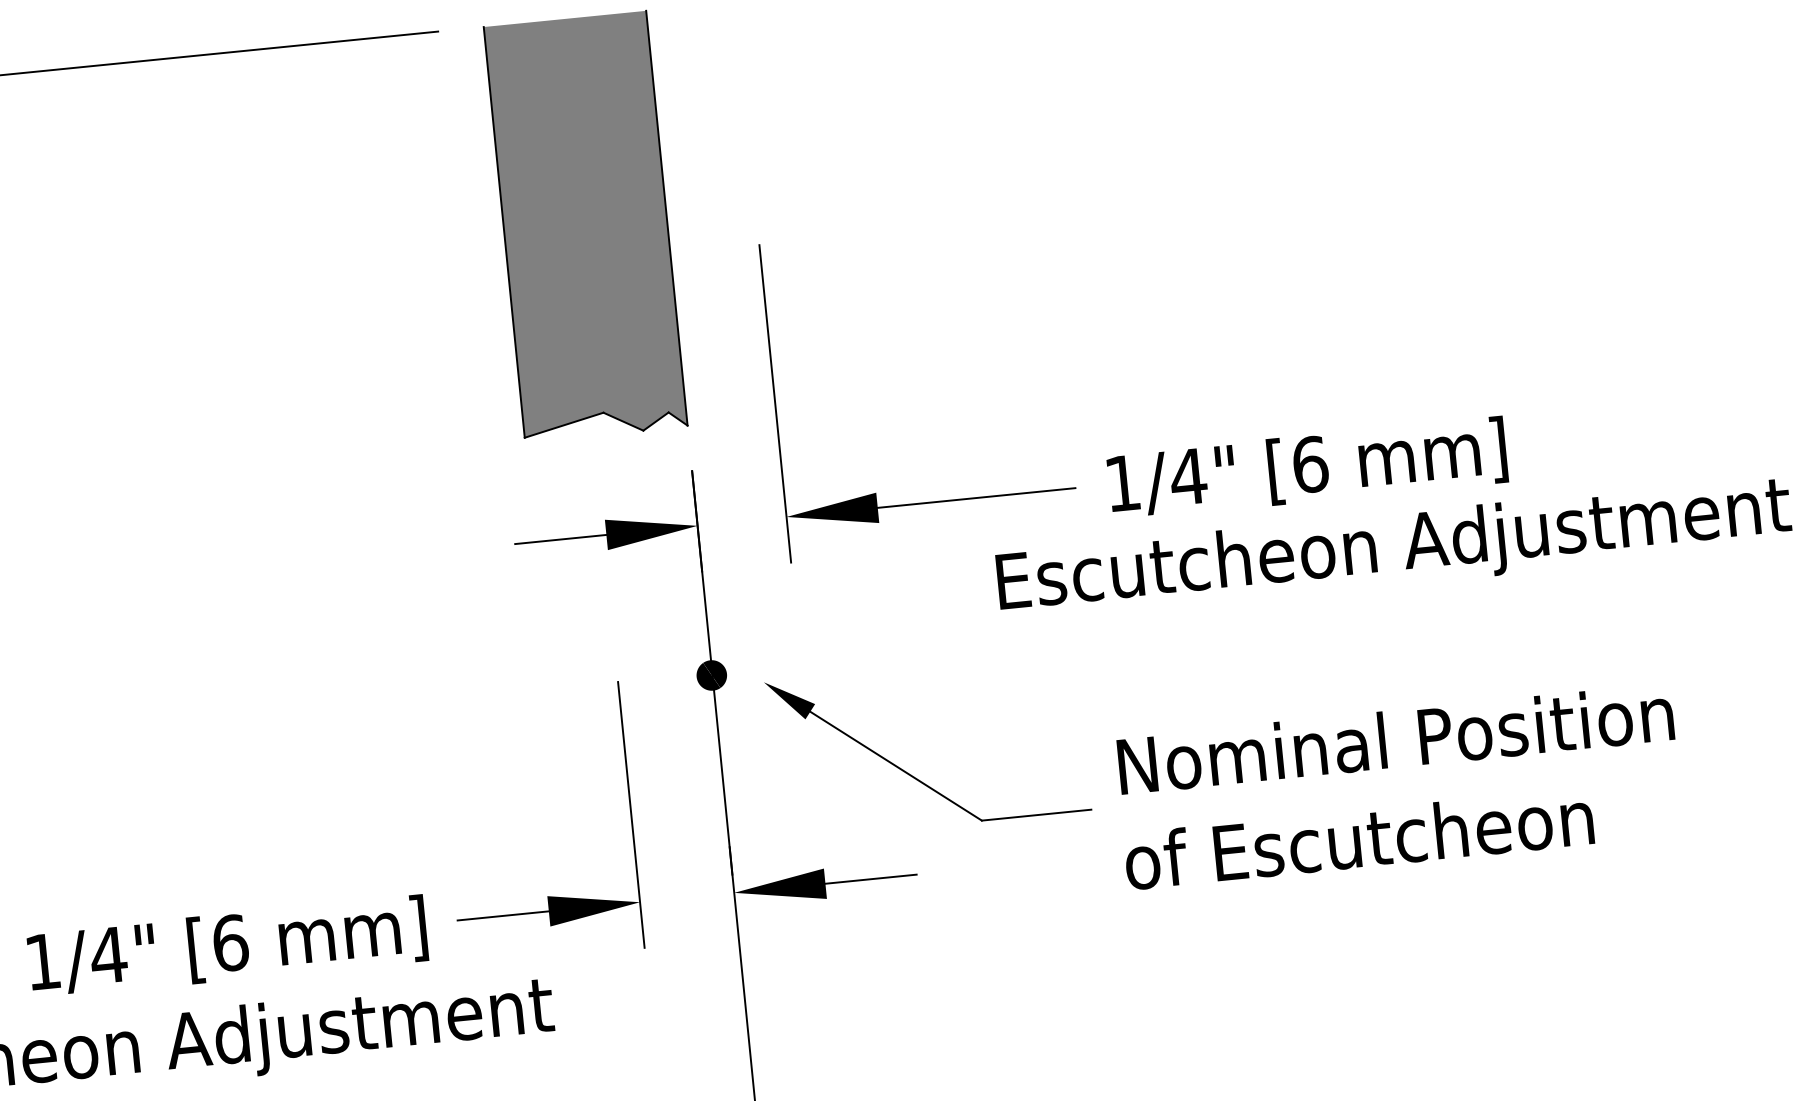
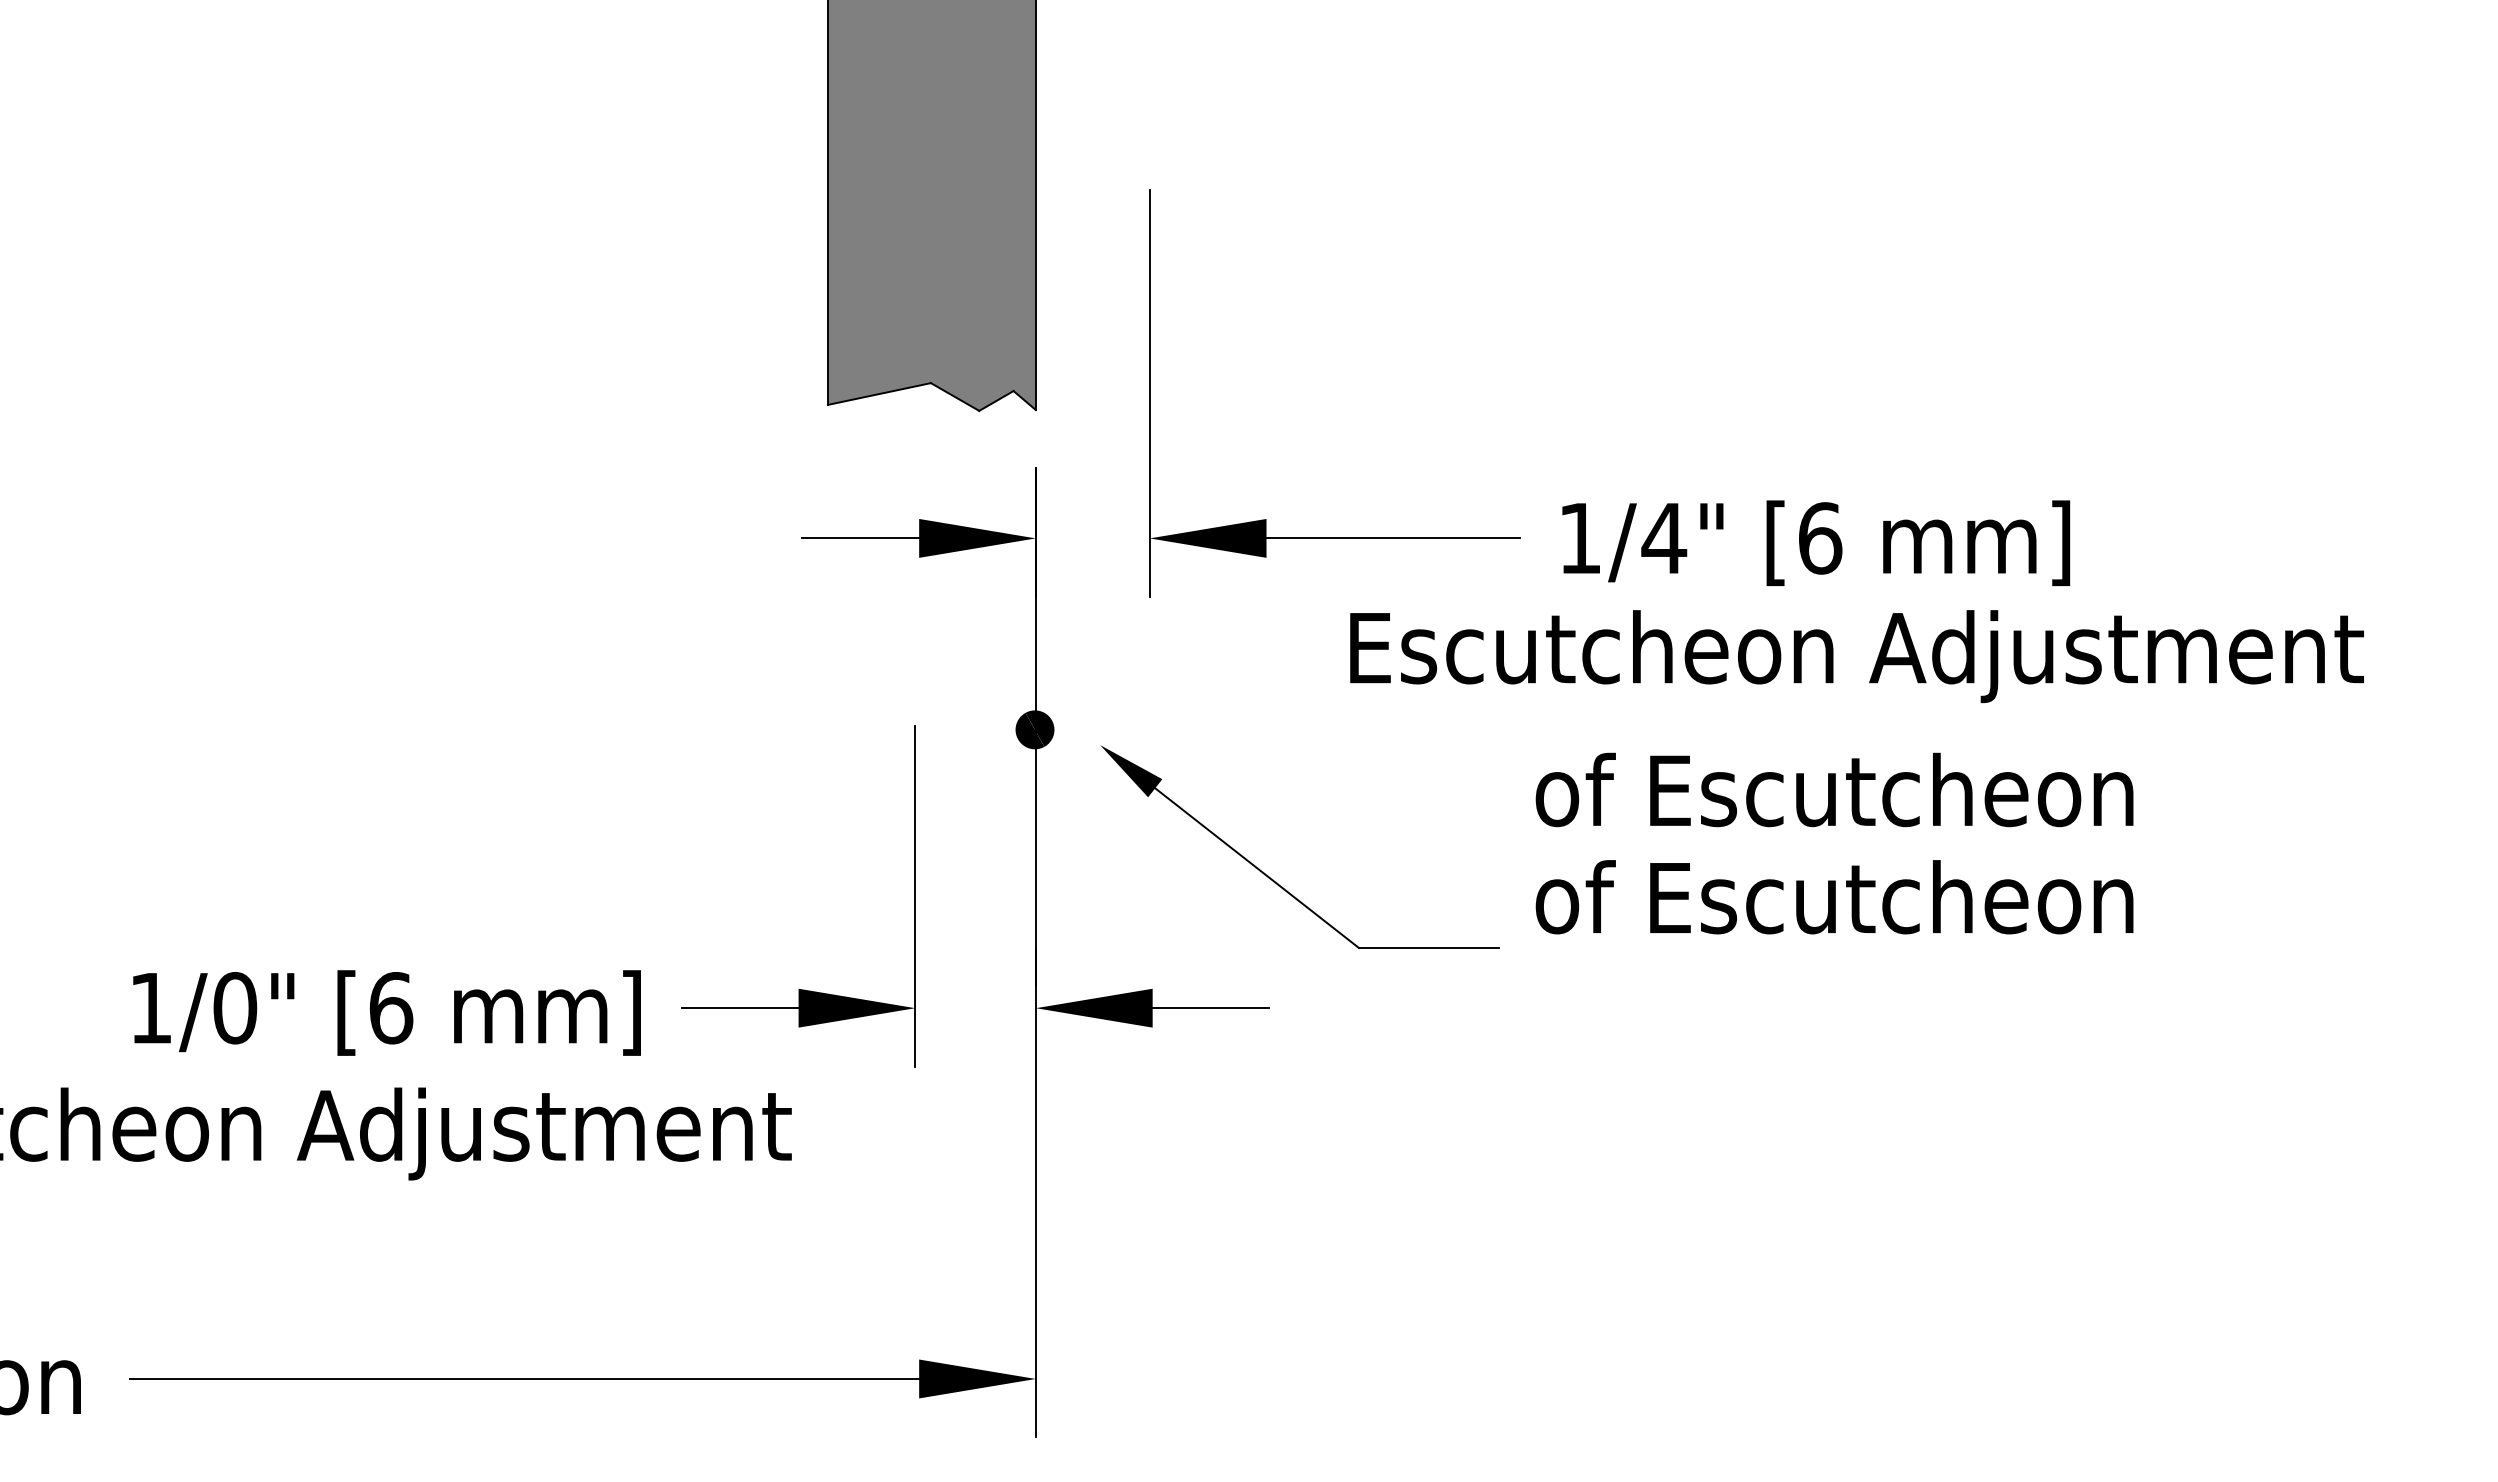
text: (1393, 549) -> (1856, 656), moved
text: (1394, 739) -> (1891, 897), Nominal Position -> of Escutcheon
text: (1358, 838) -> (1834, 789), moved
text: (108, 955) -> (234, 1008), 1/4" -> 1/0"

